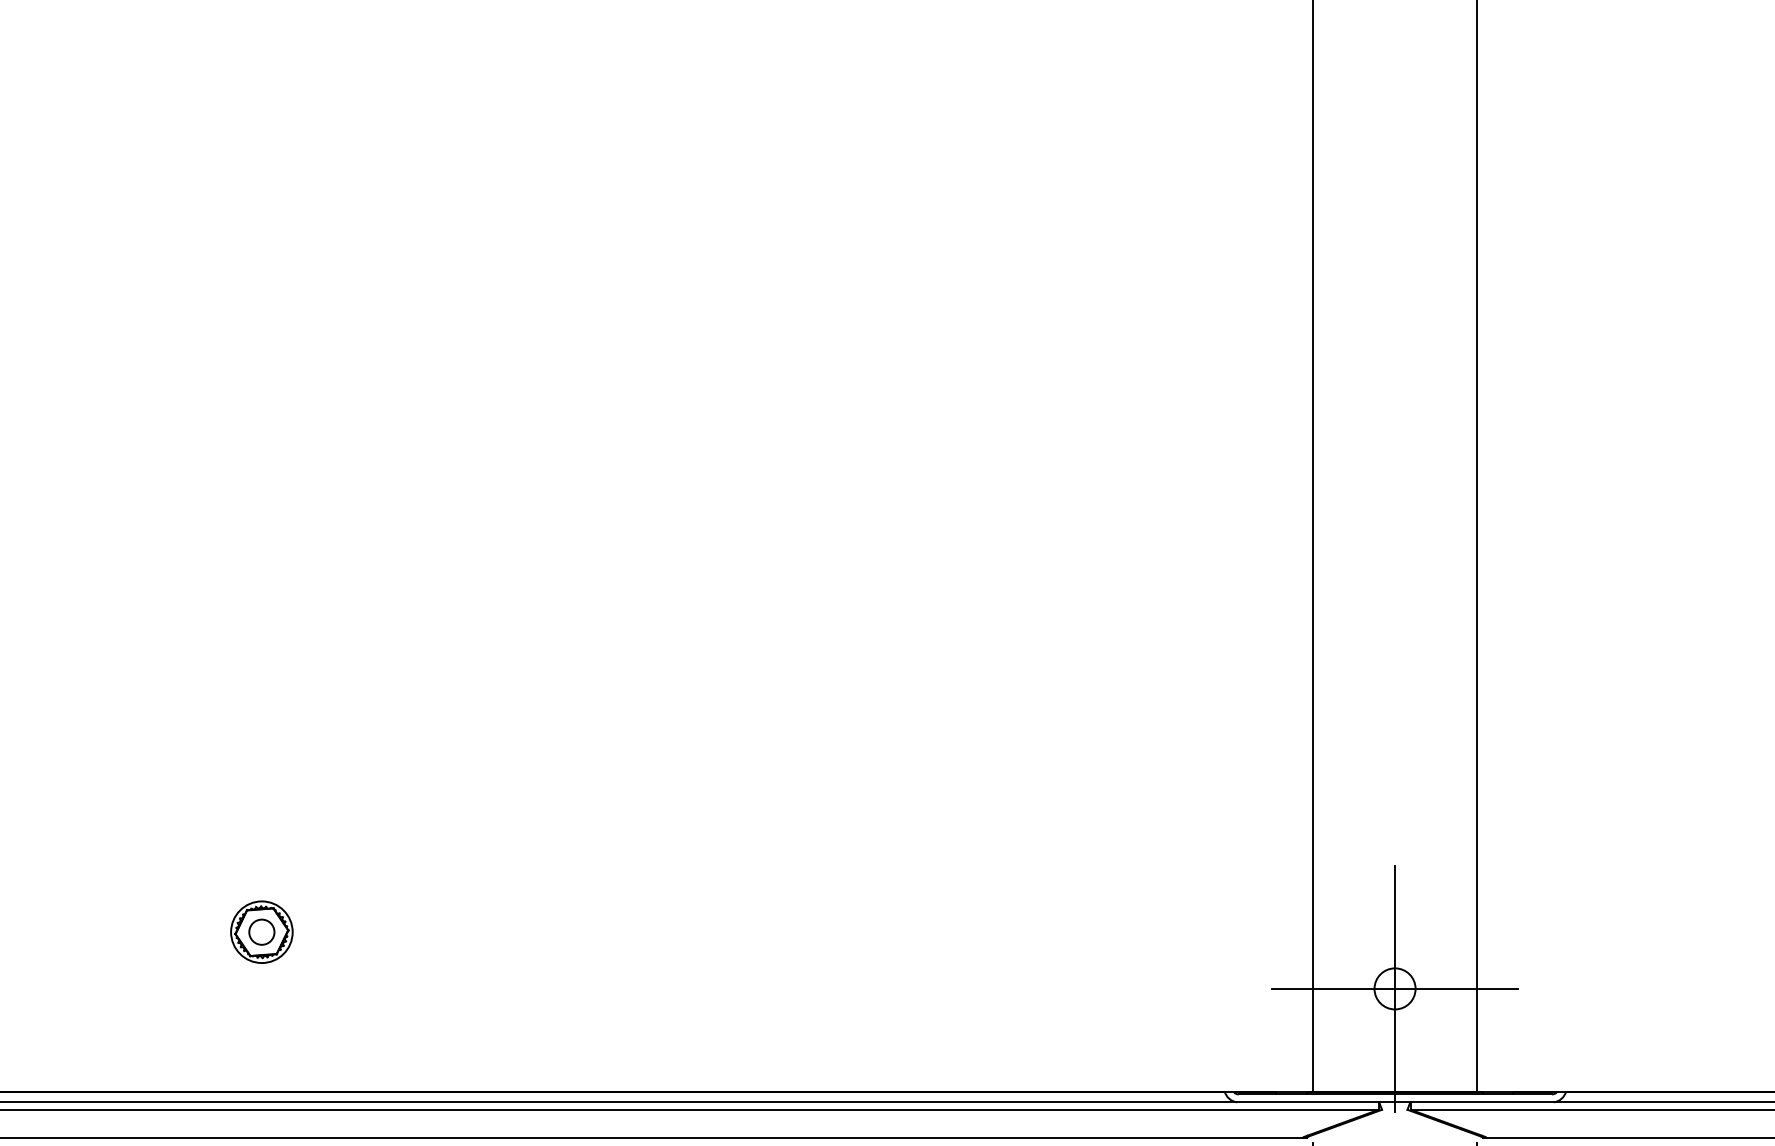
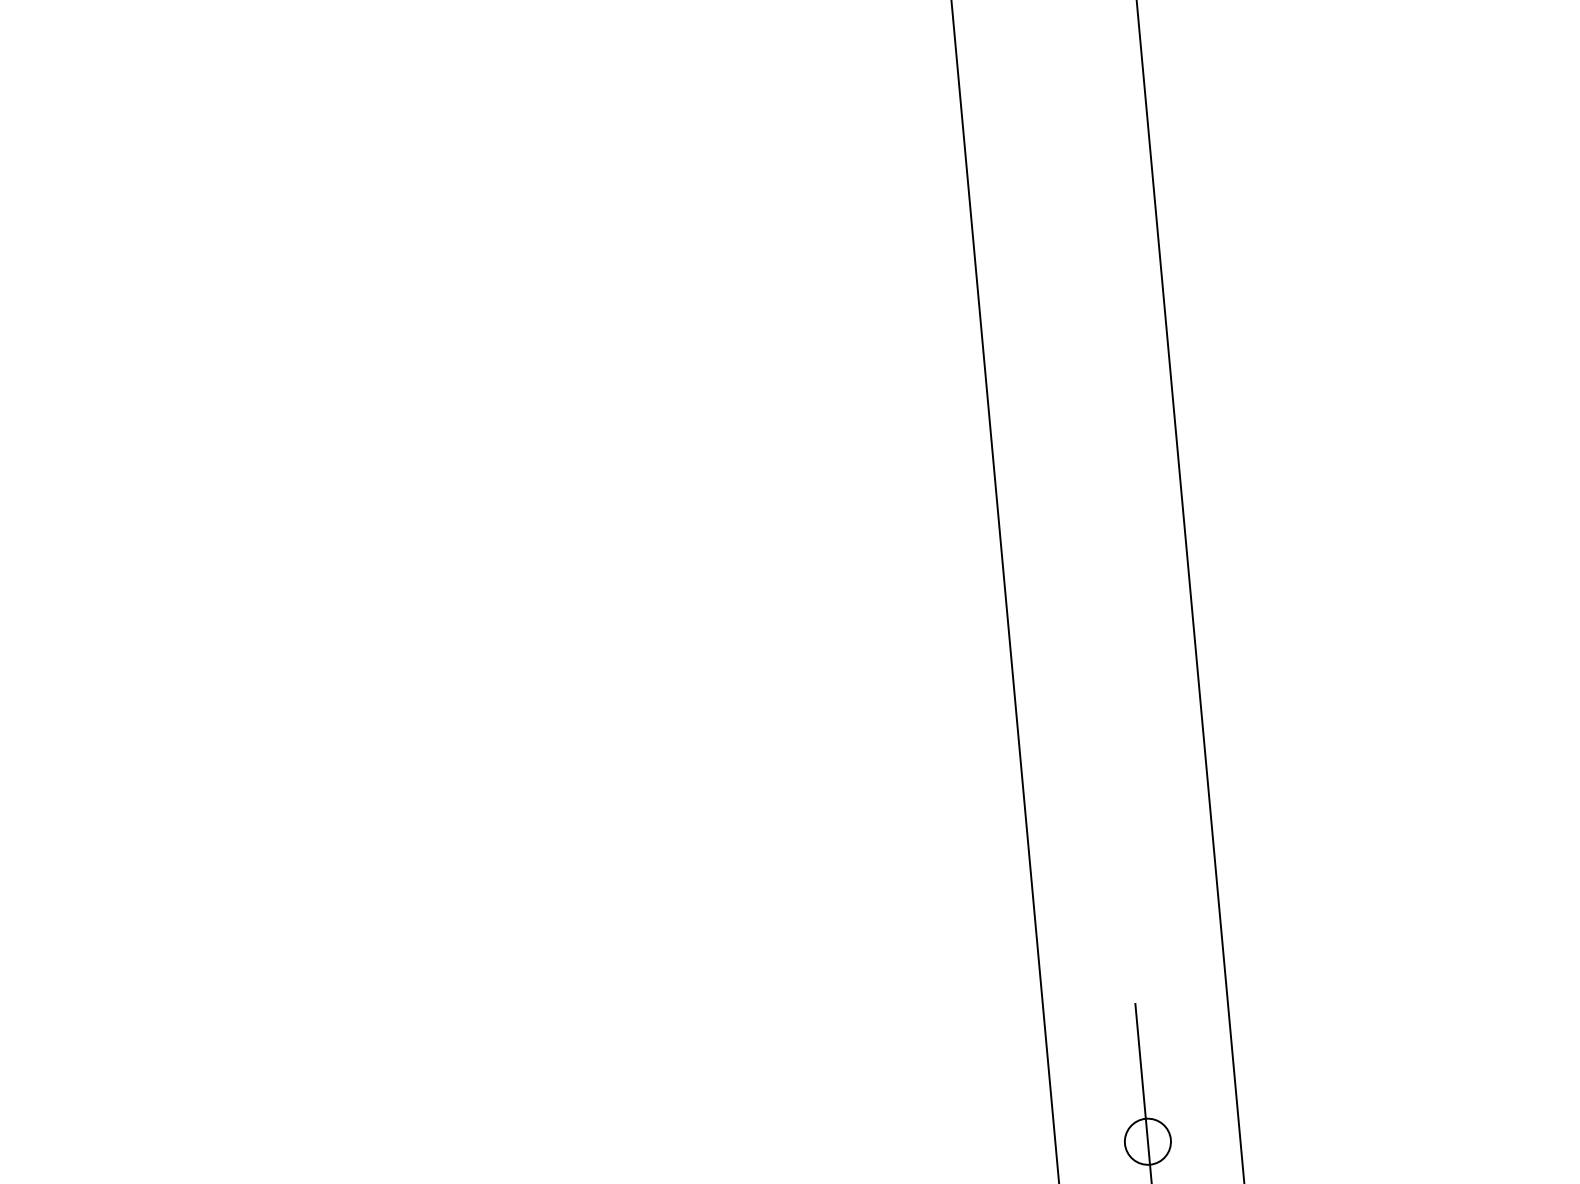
line: (1394, 988) -> (1147, 1141), removed

